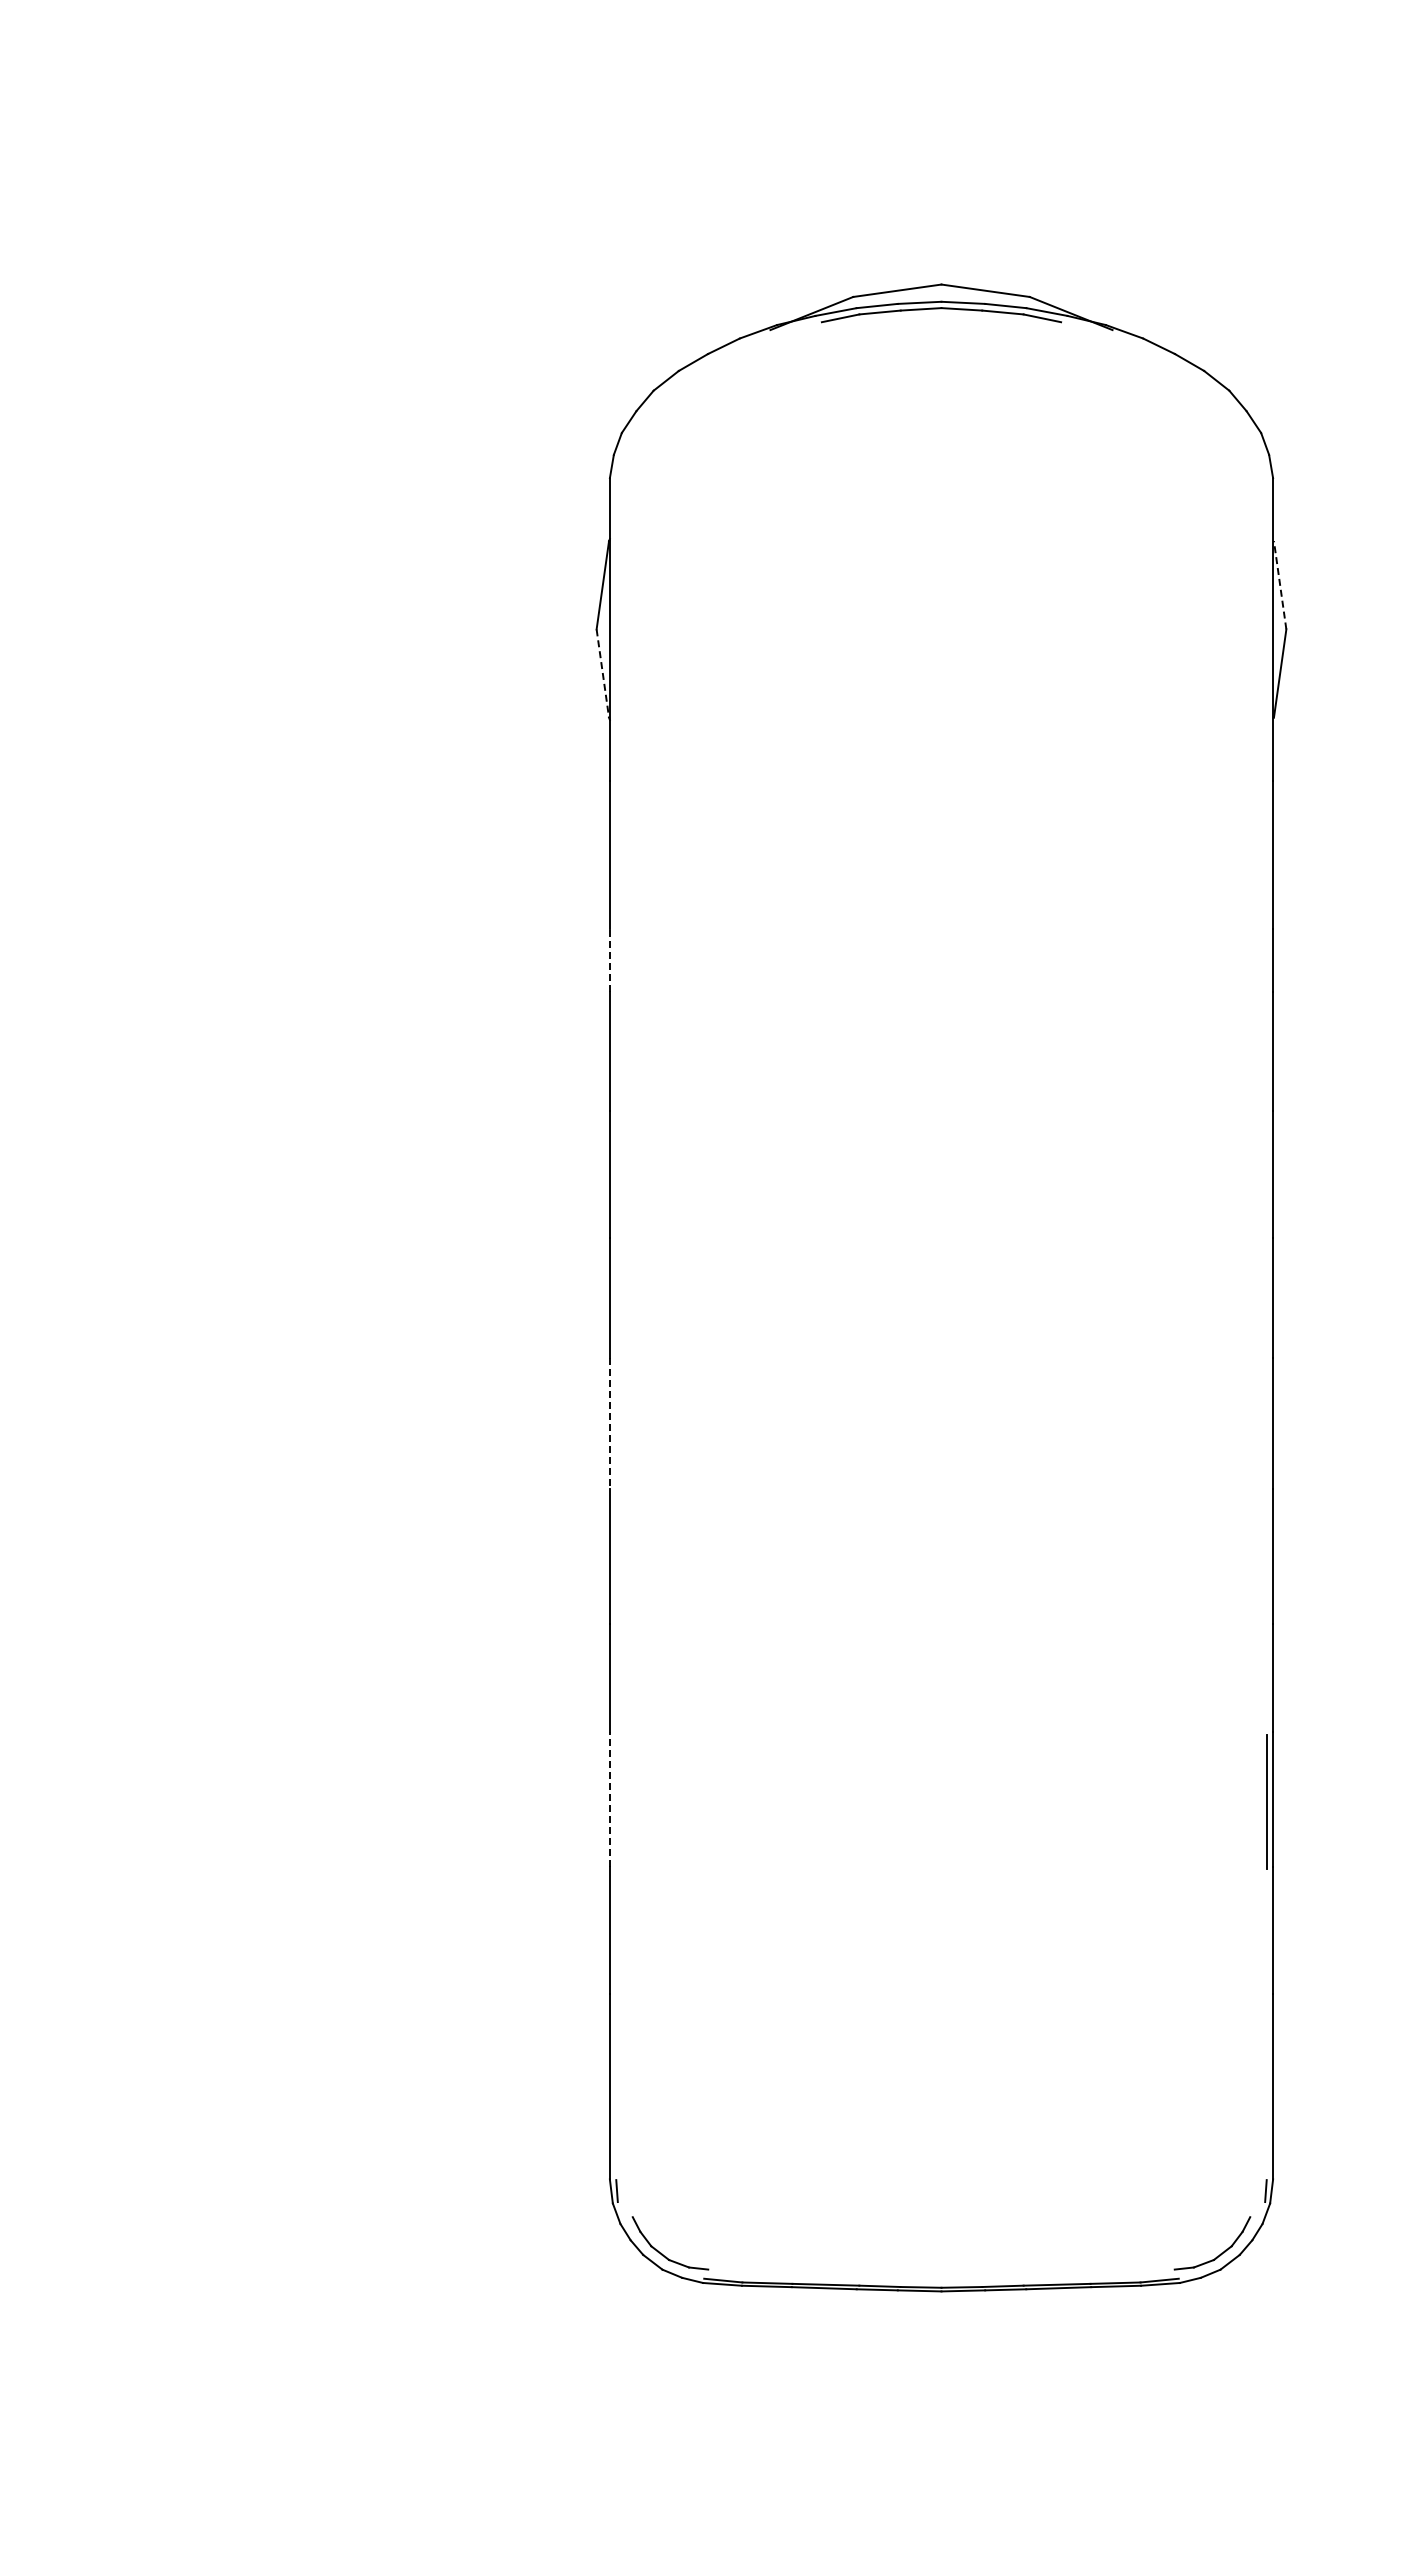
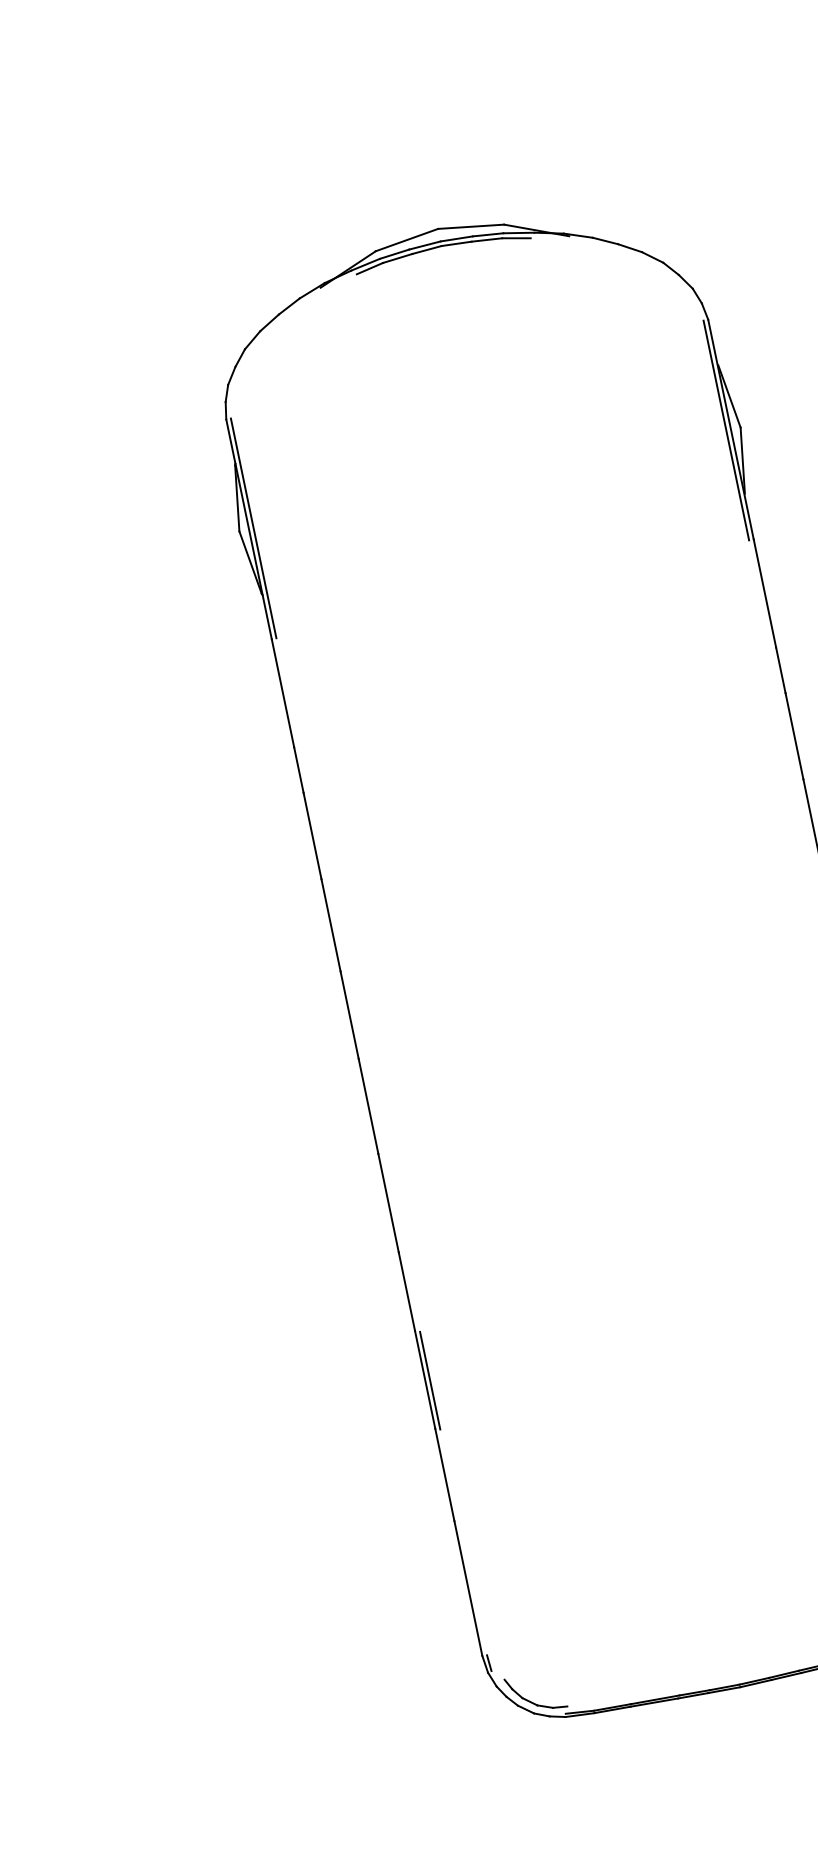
line: (1280, 585) -> (729, 396), dashed -> solid
line: (616, 629) -> (253, 528), added
line: (1266, 629) -> (726, 430), added
line: (602, 673) -> (250, 562), dashed -> solid
line: (609, 960) -> (298, 770), dashed -> solid
line: (609, 1423) -> (368, 1106), dashed -> solid
line: (609, 1799) -> (424, 1379), dashed -> solid
line: (616, 1802) -> (430, 1380), added

